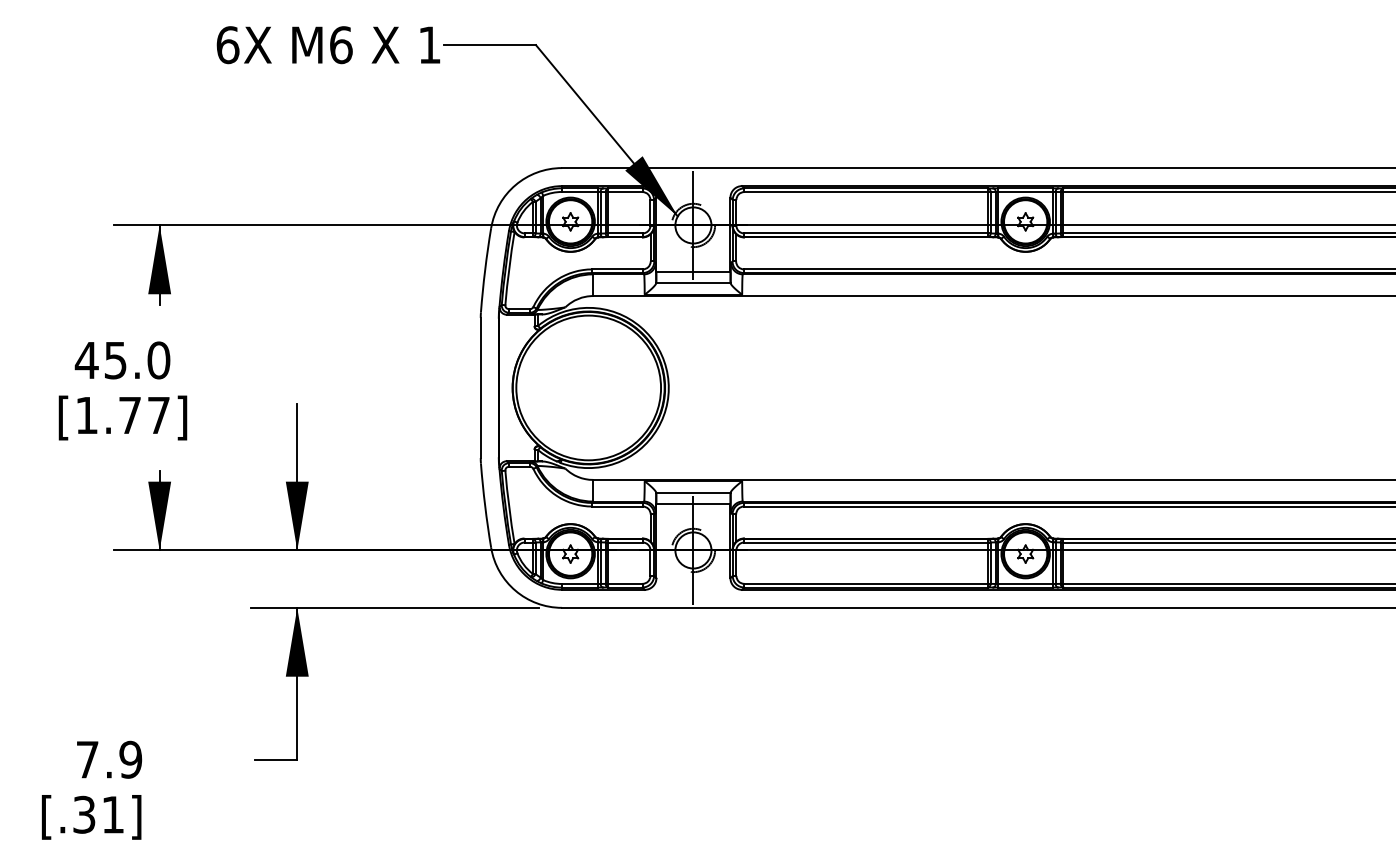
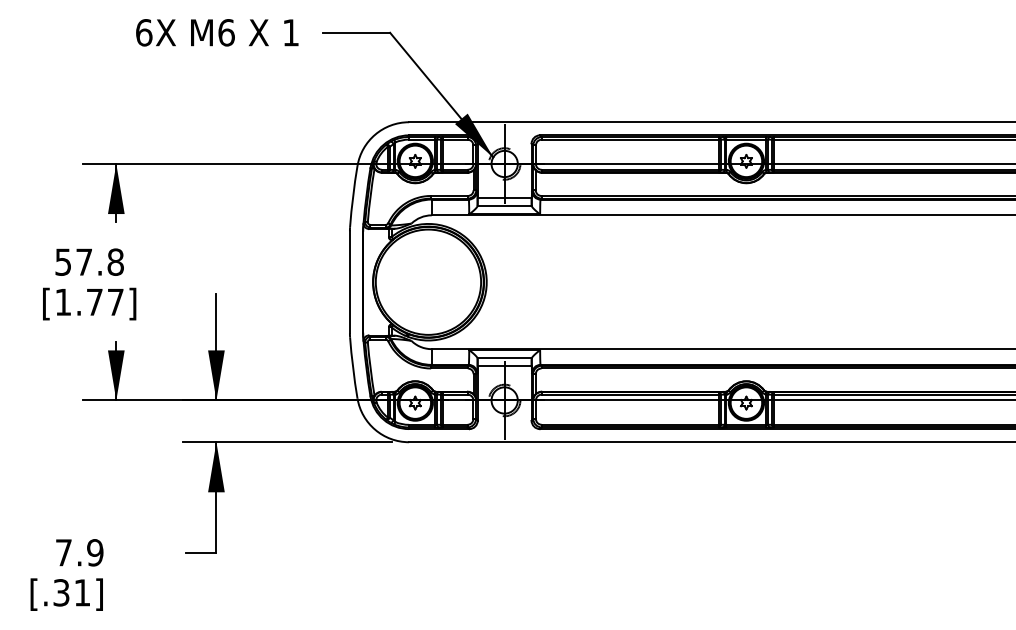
text: (328, 45) -> (217, 33), moved
text: (122, 360) -> (89, 262), 45.0 -> 57.8

